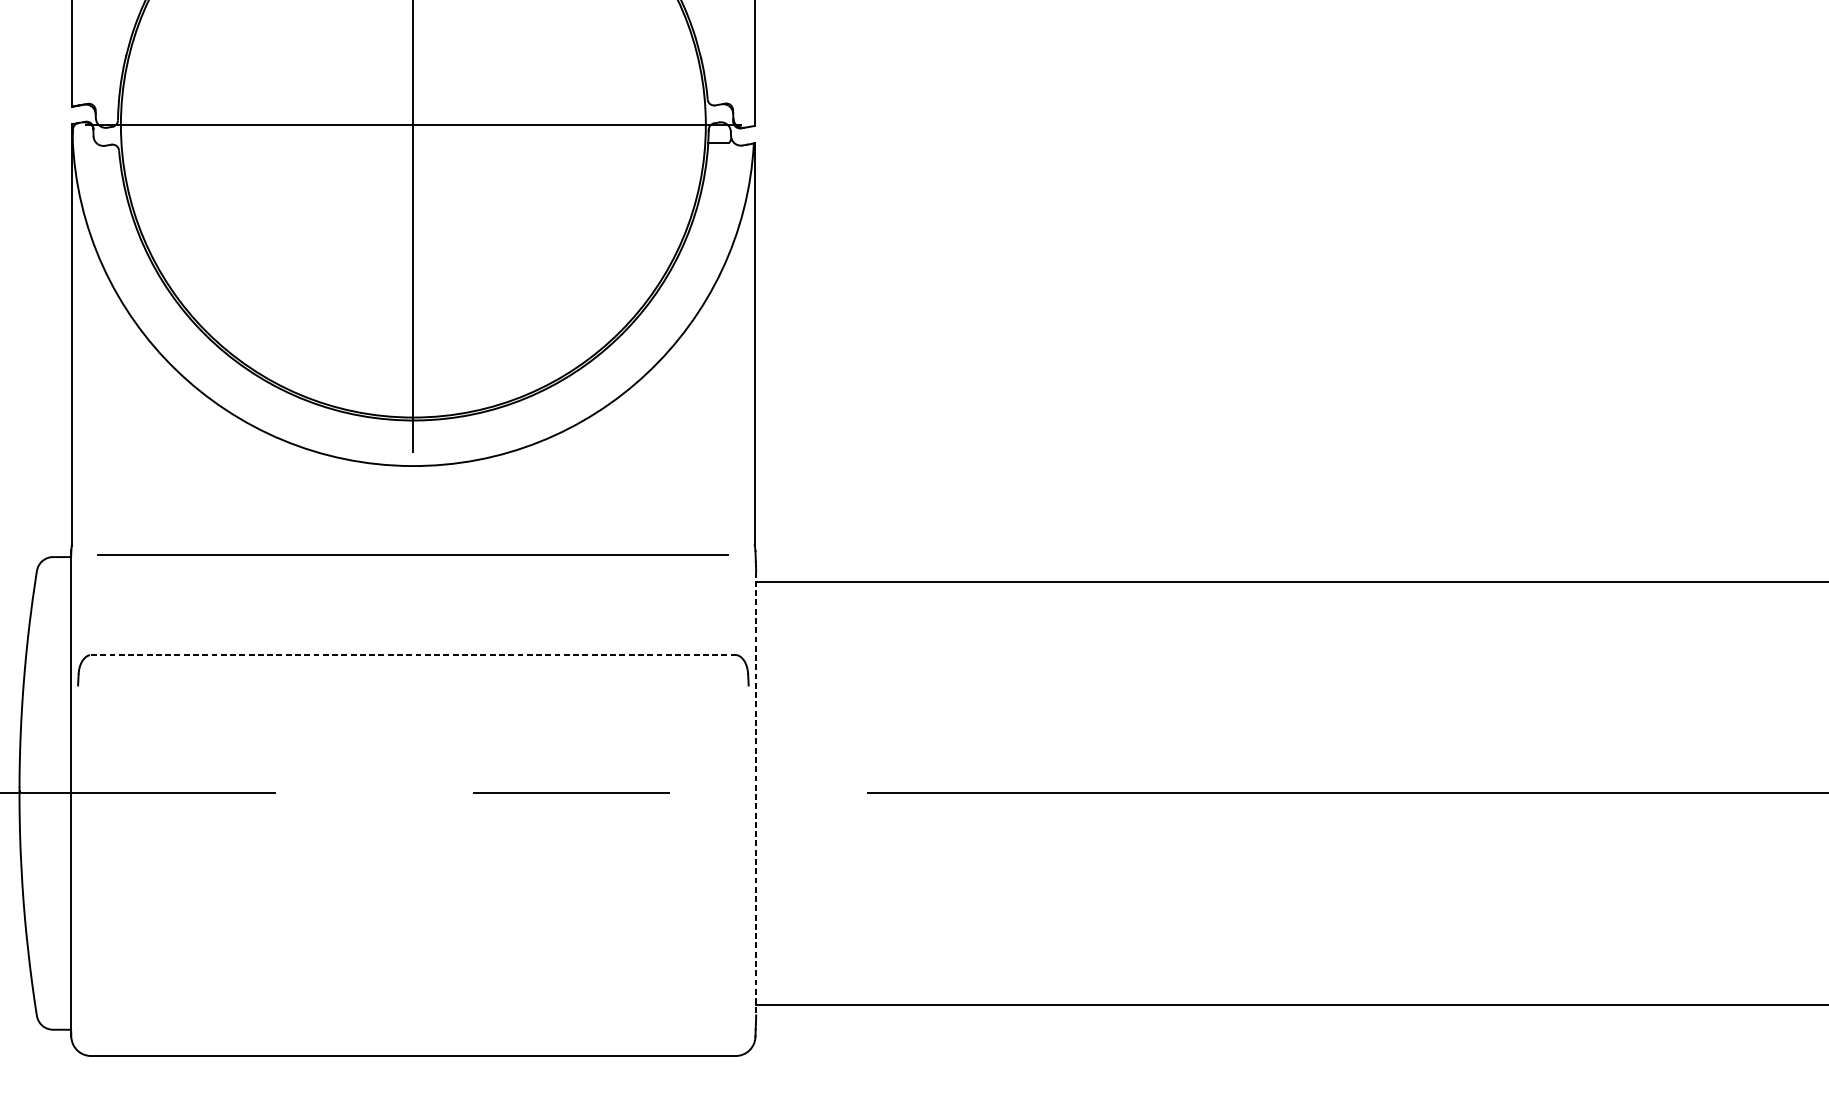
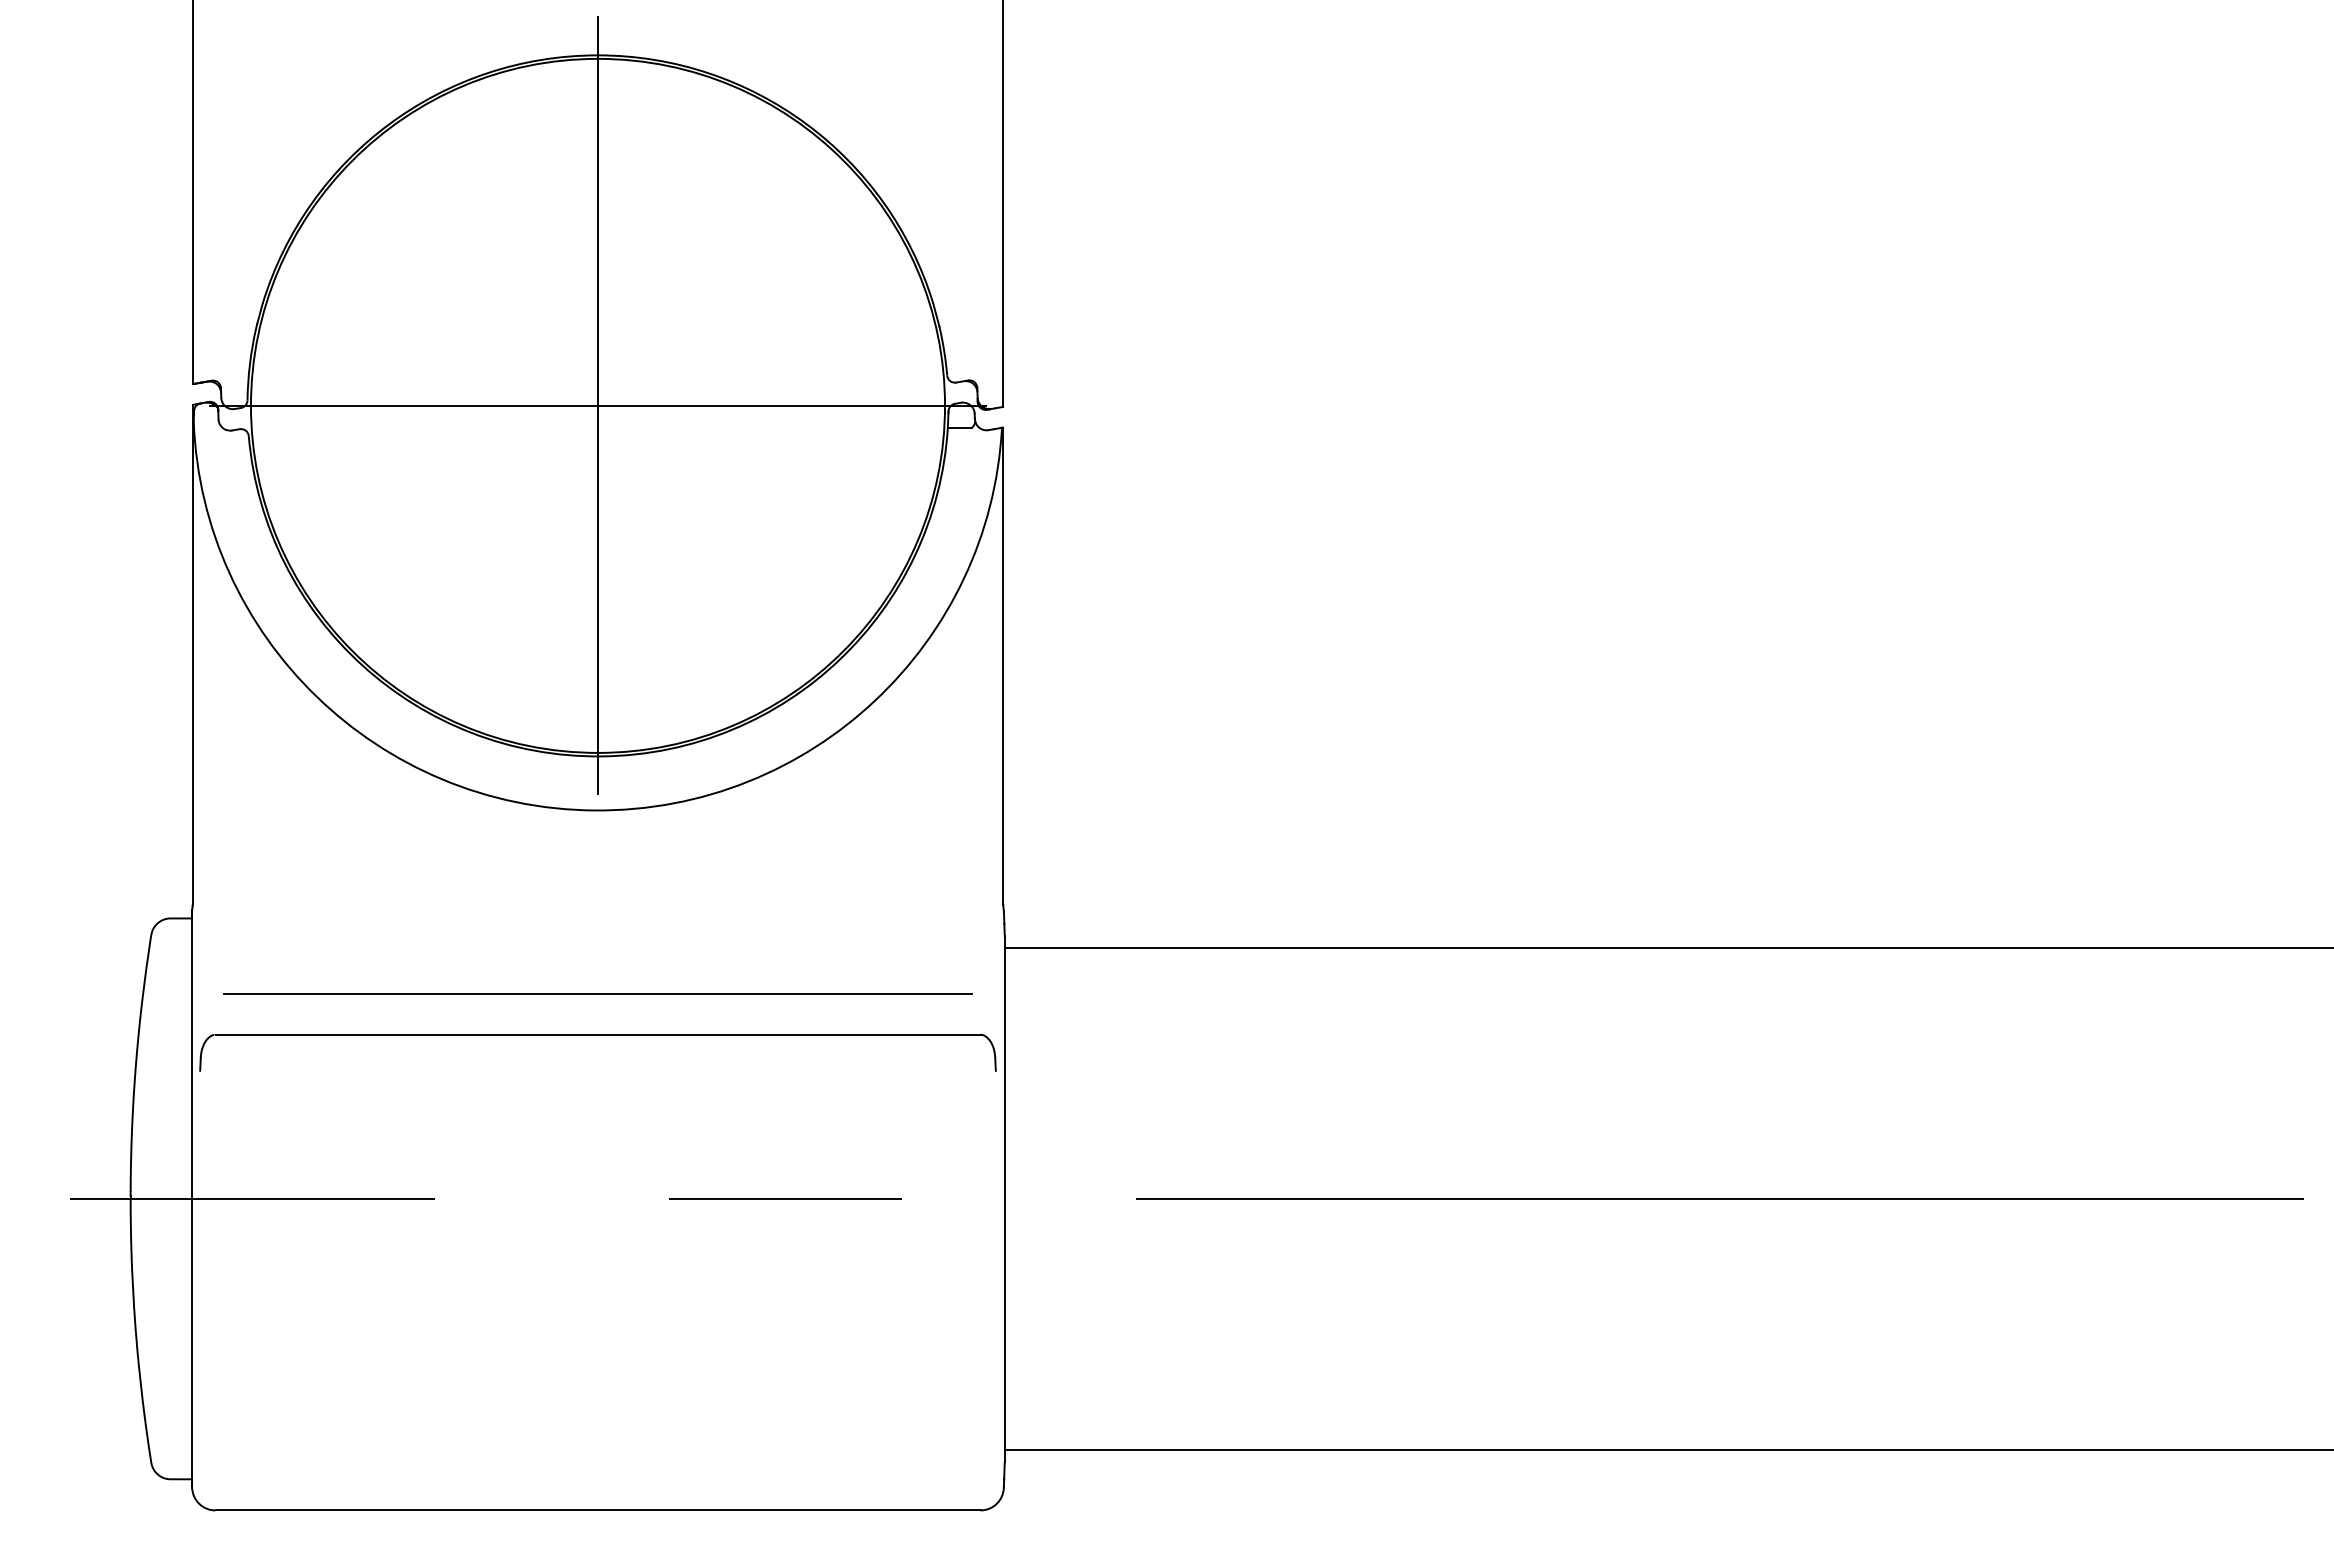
line: (412, 554) -> (597, 993), moved
line: (413, 654) -> (598, 1034), dashed -> solid
line: (755, 793) -> (1004, 1199), dashed -> solid

